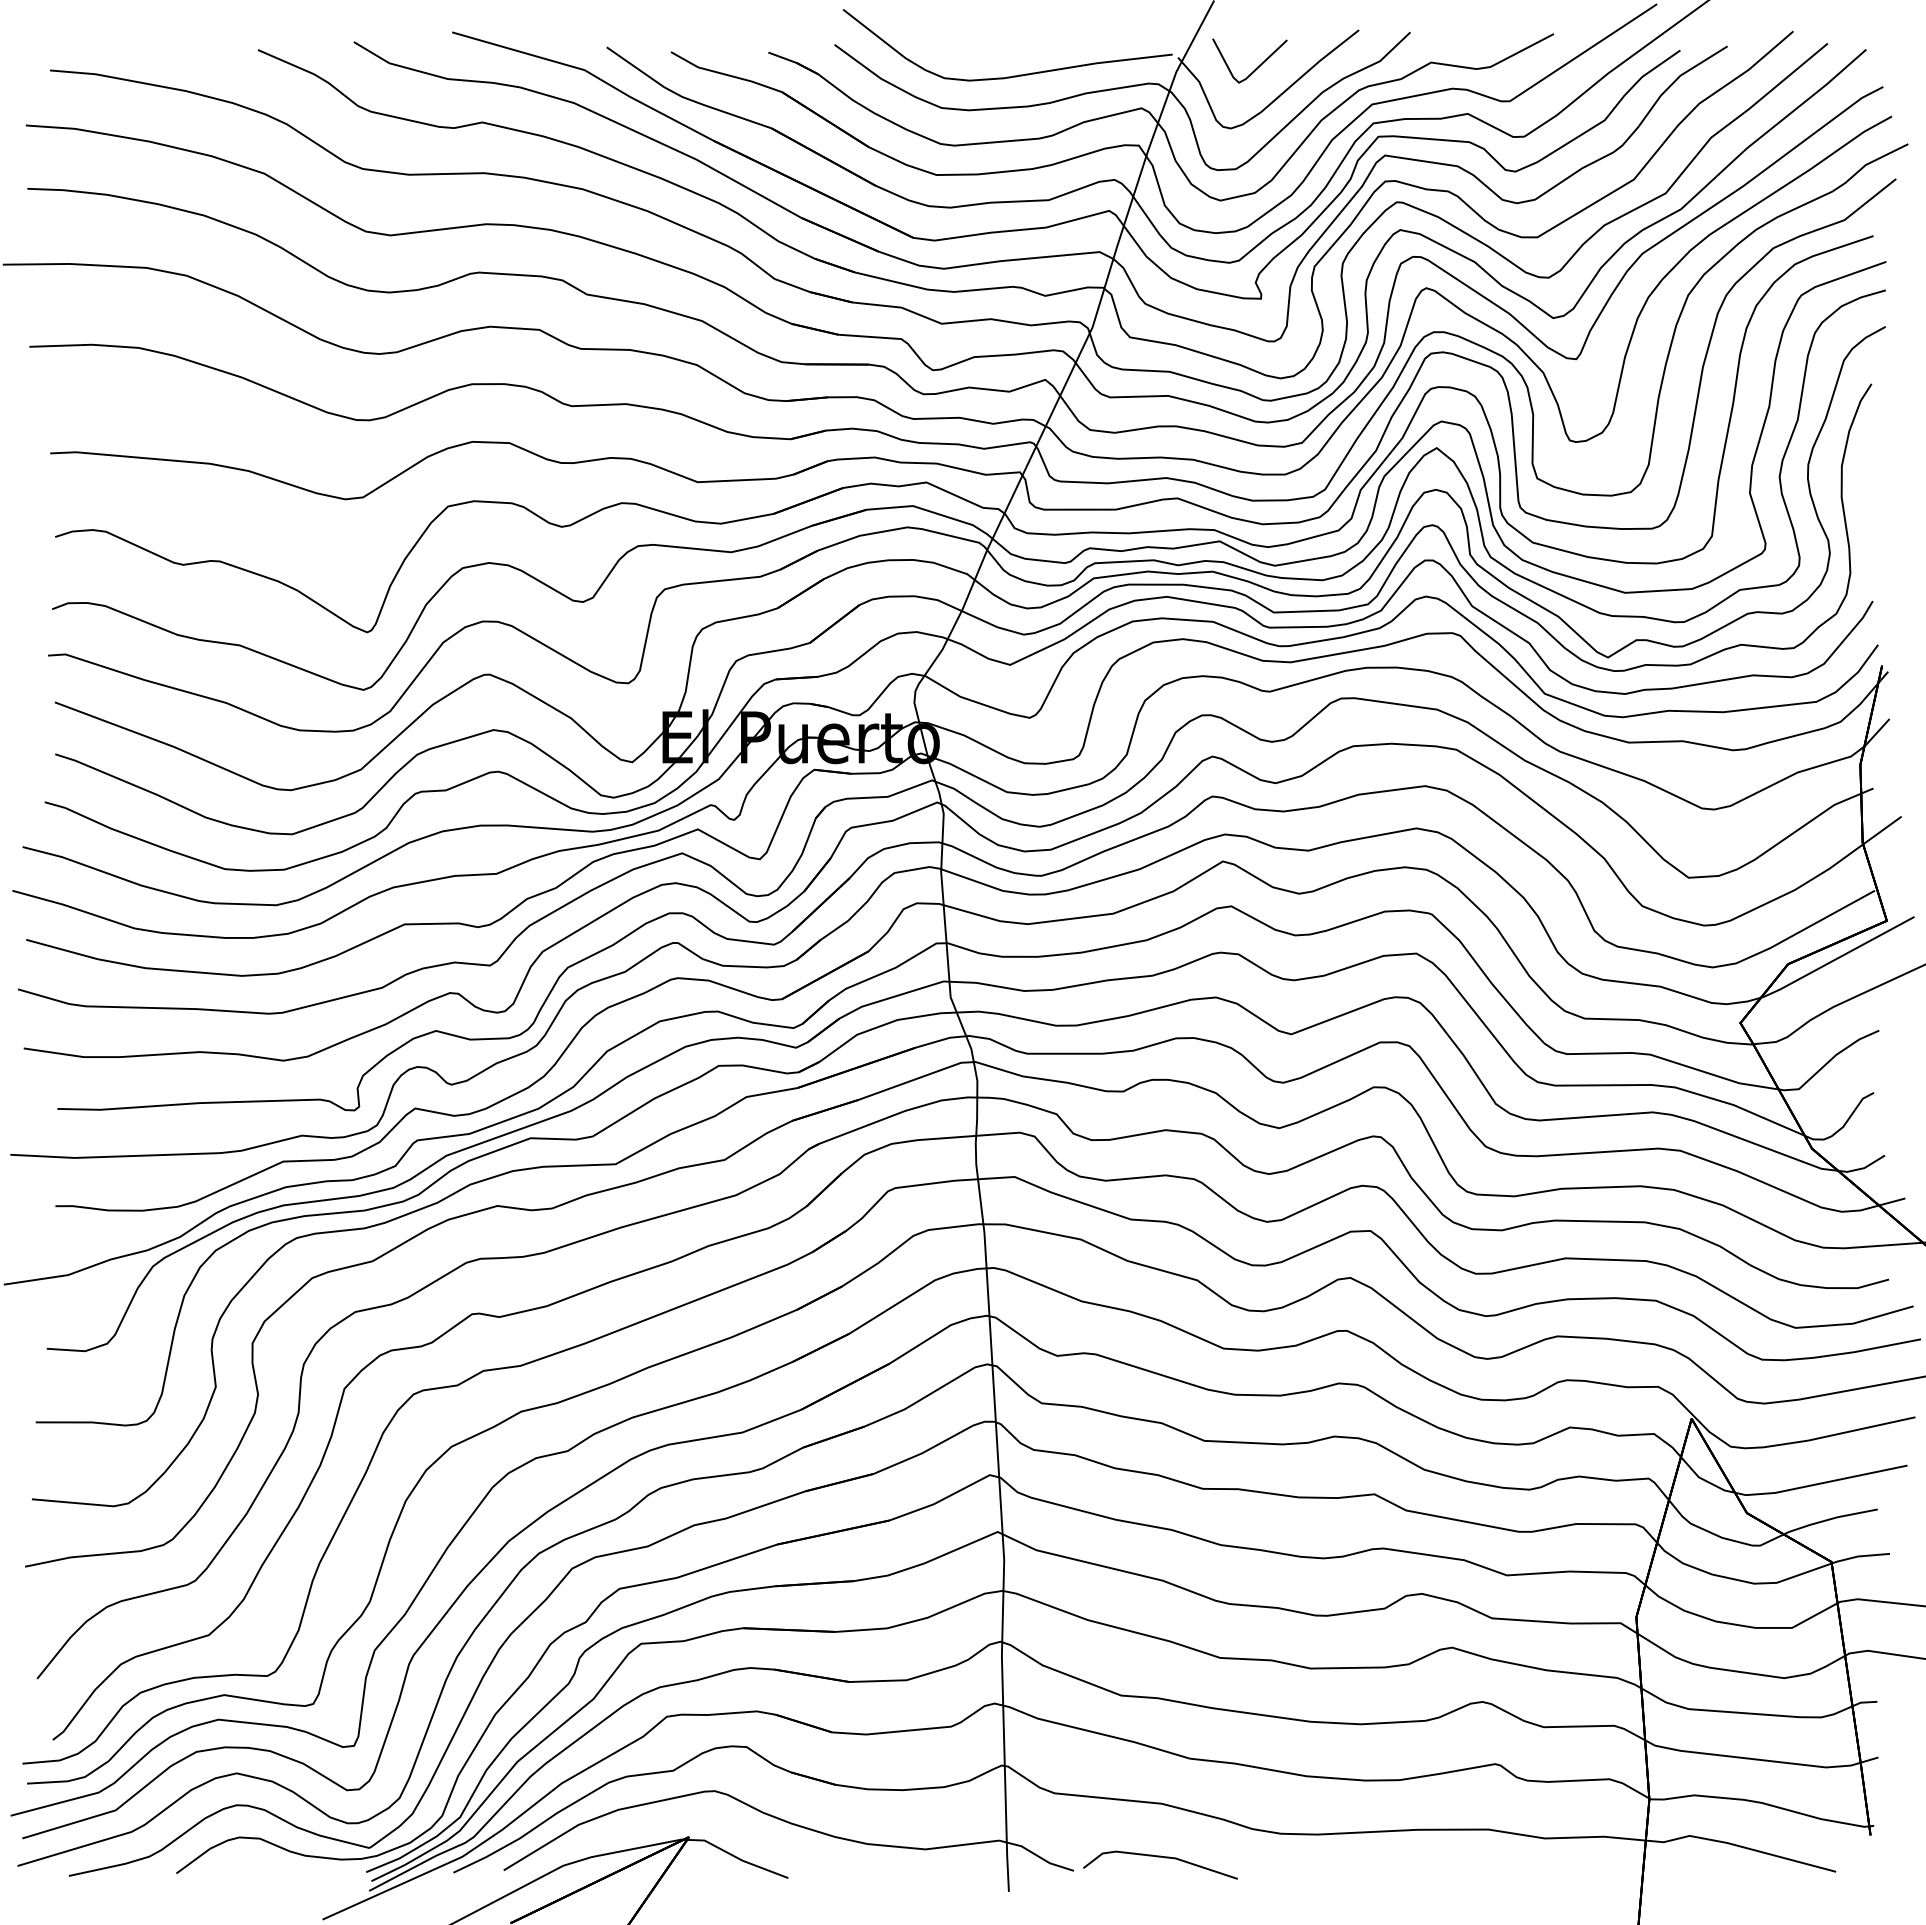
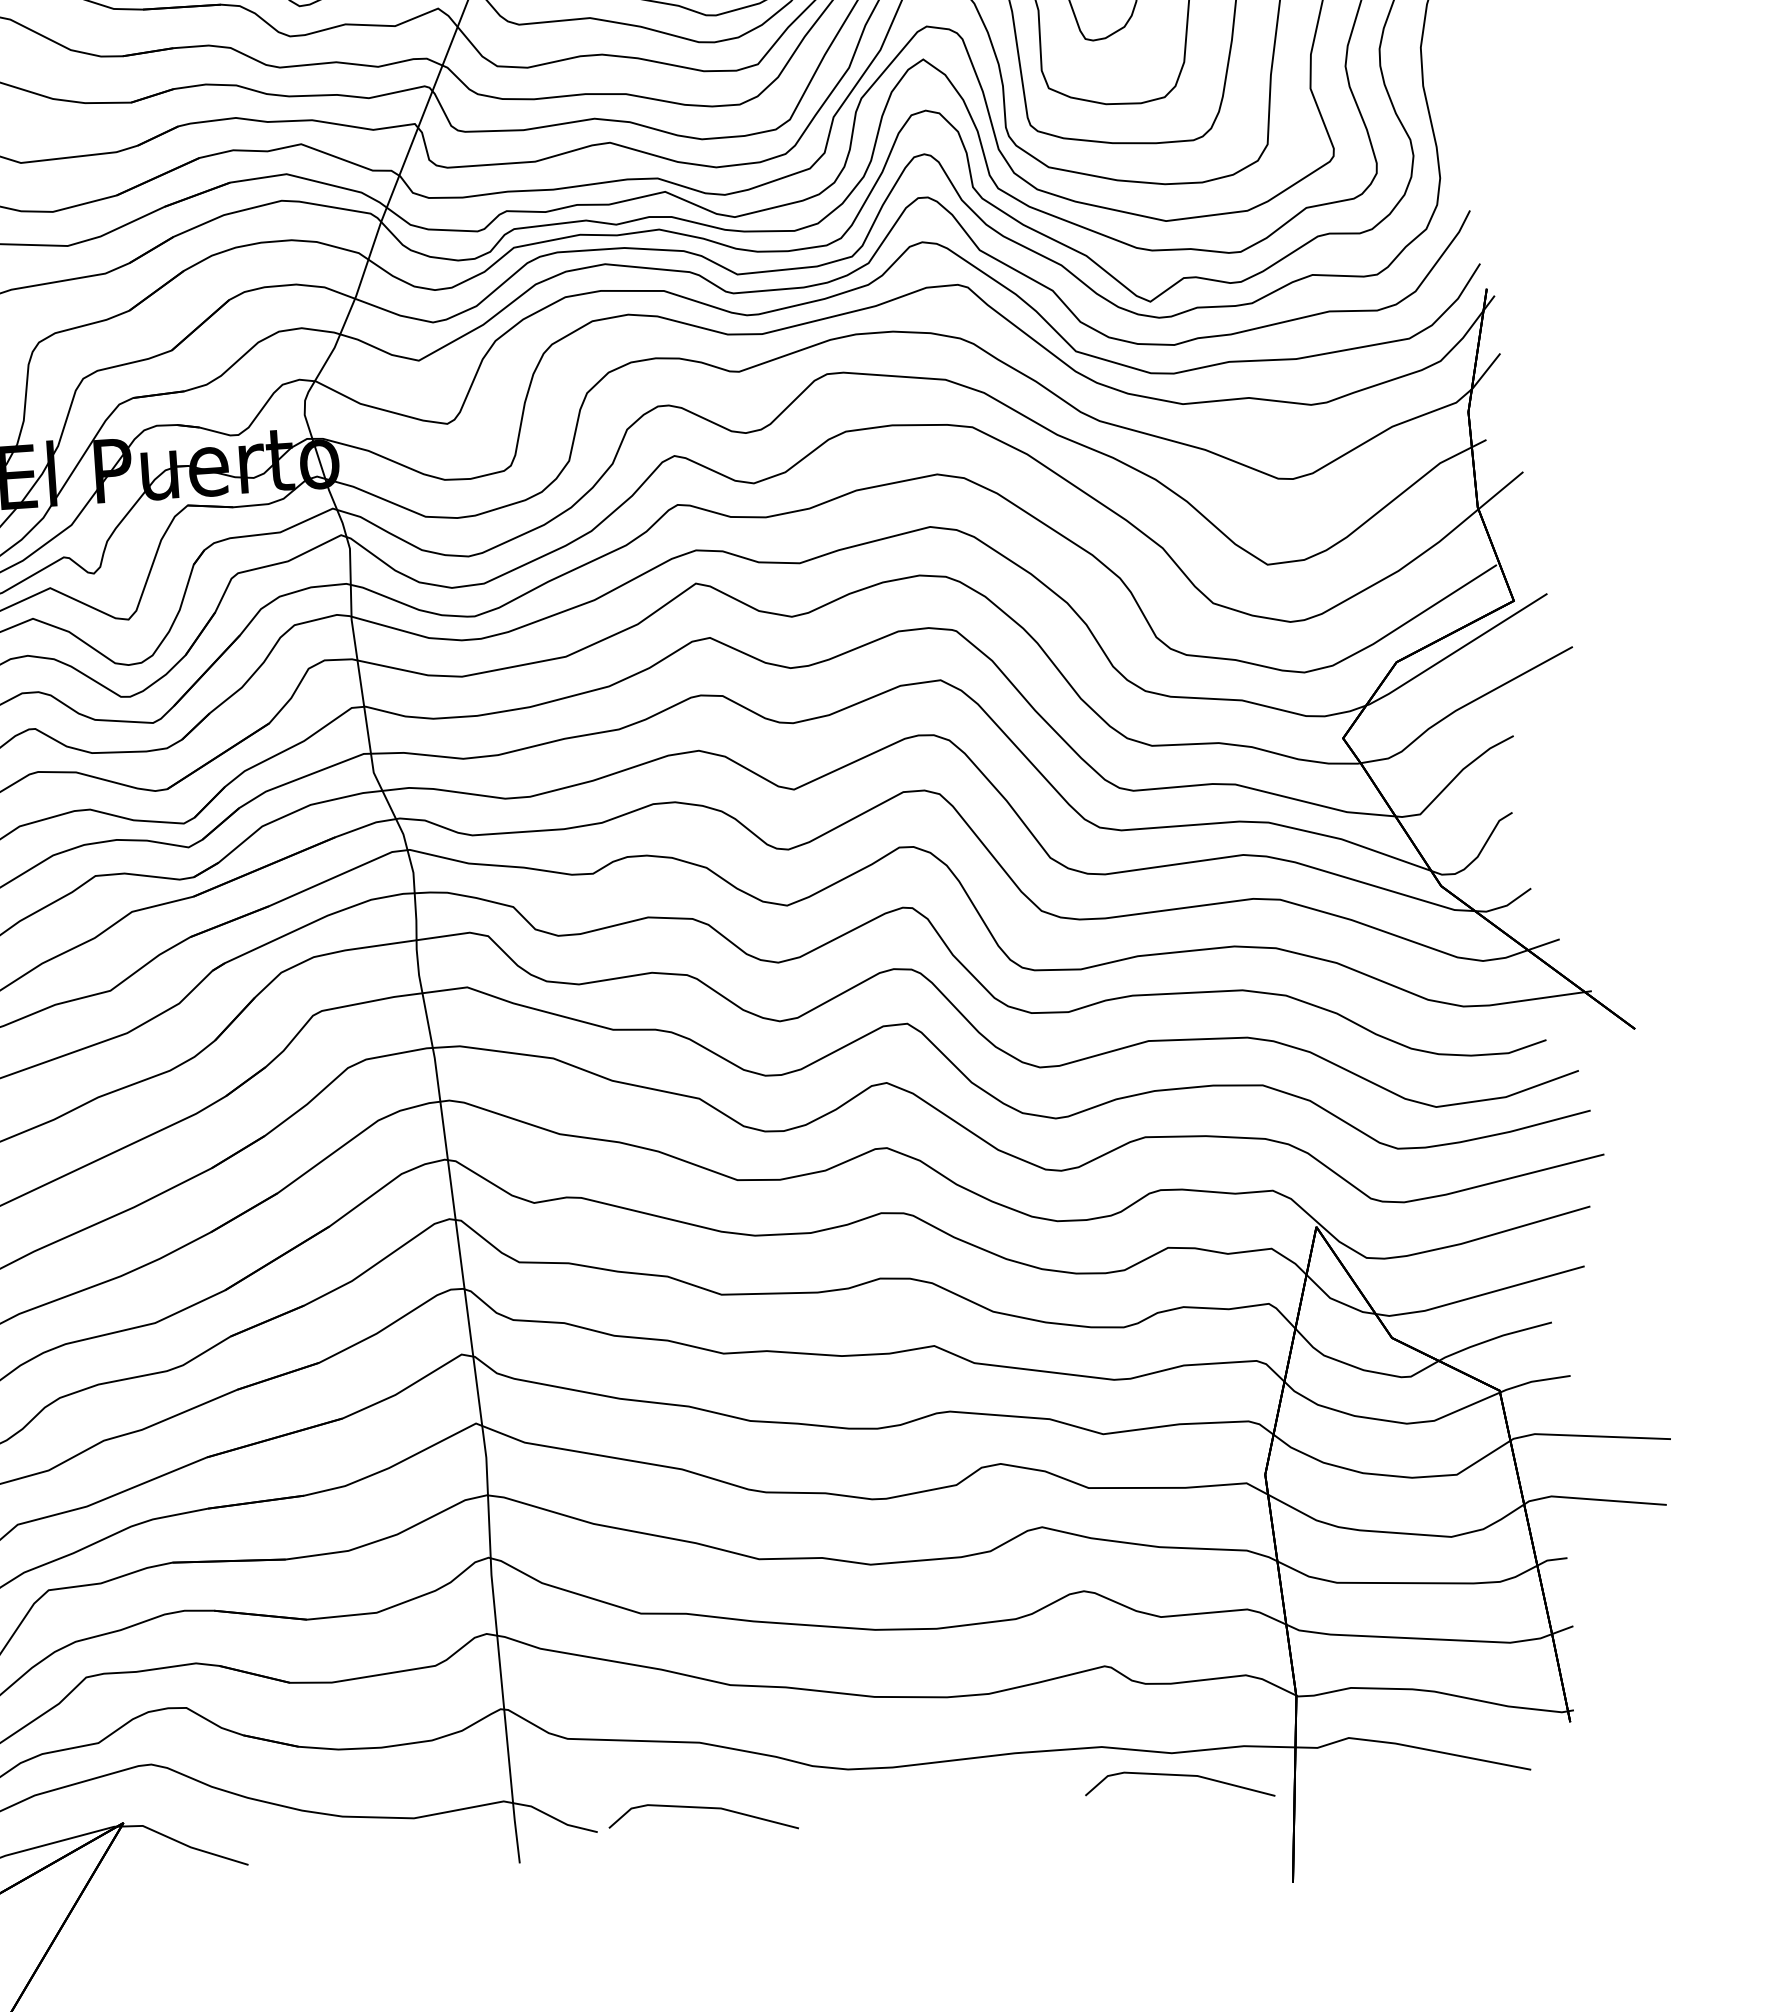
line: (1549, 1857) -> (1178, 1776), added

